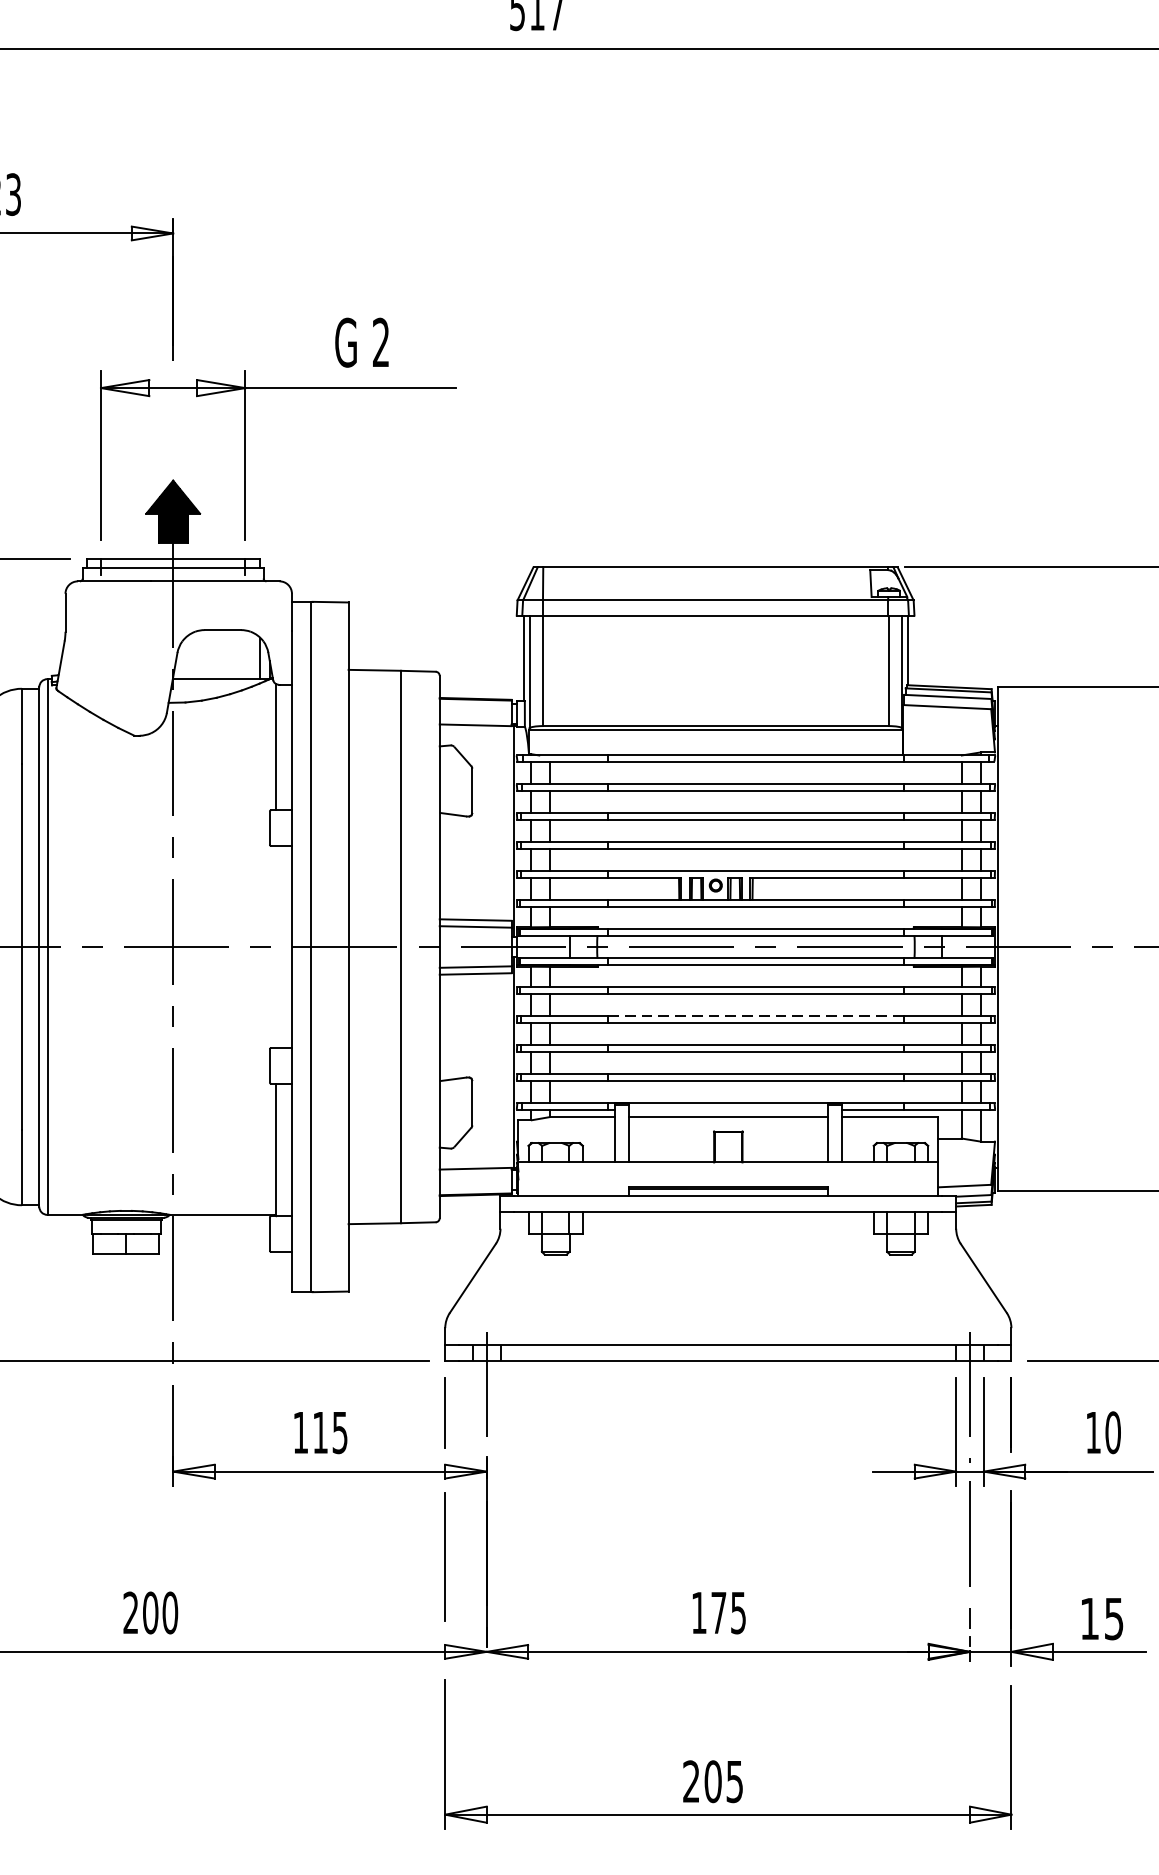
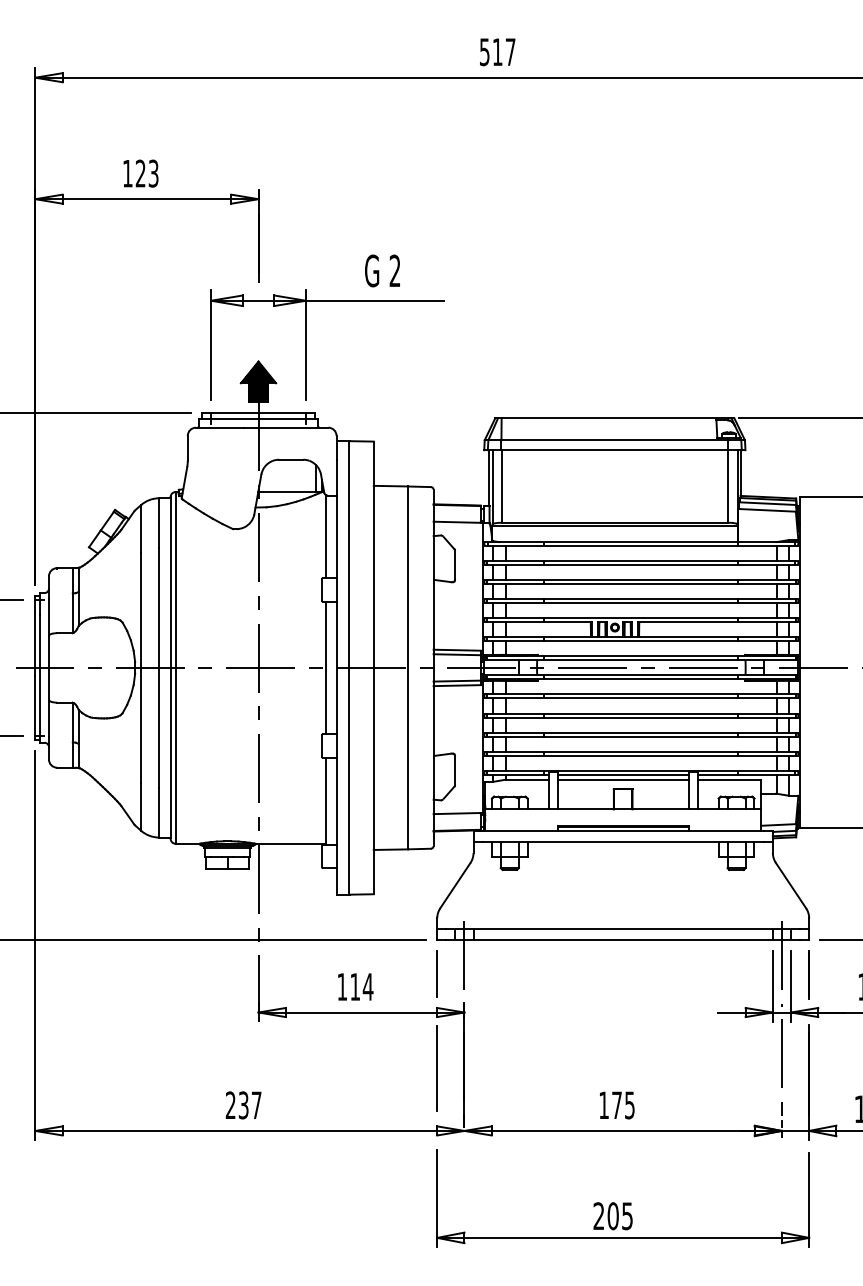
line: (275, 946) -> (325, 667), added
line: (756, 1016) -> (641, 713), dashed -> solid
line: (727, 1109) -> (622, 774), added
text: (339, 1431) -> (367, 986), 115 -> 114
text: (159, 1613) -> (249, 1105), 200 -> 237

